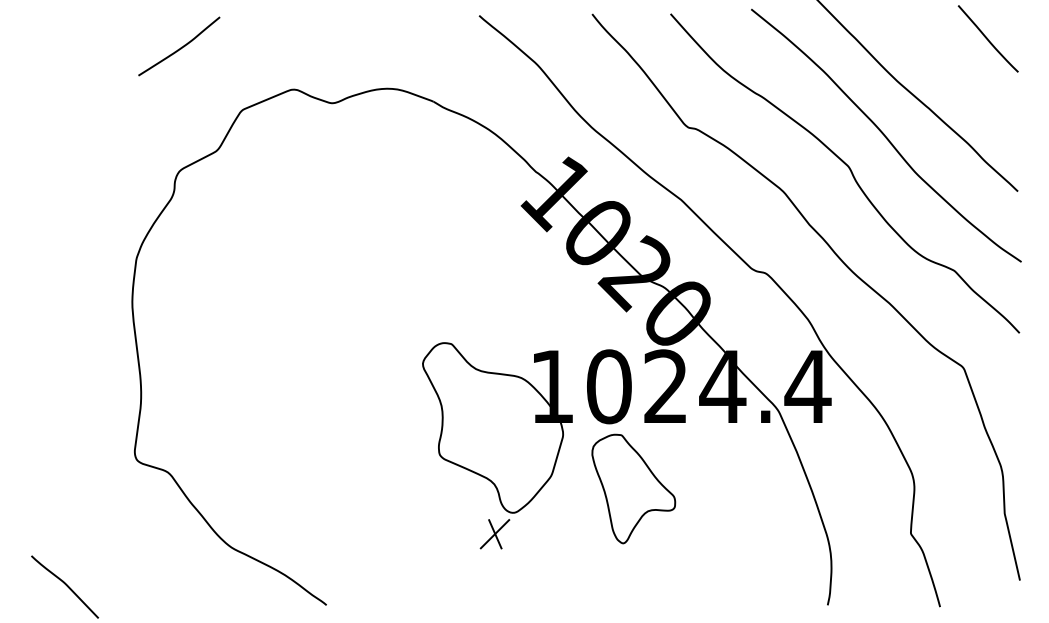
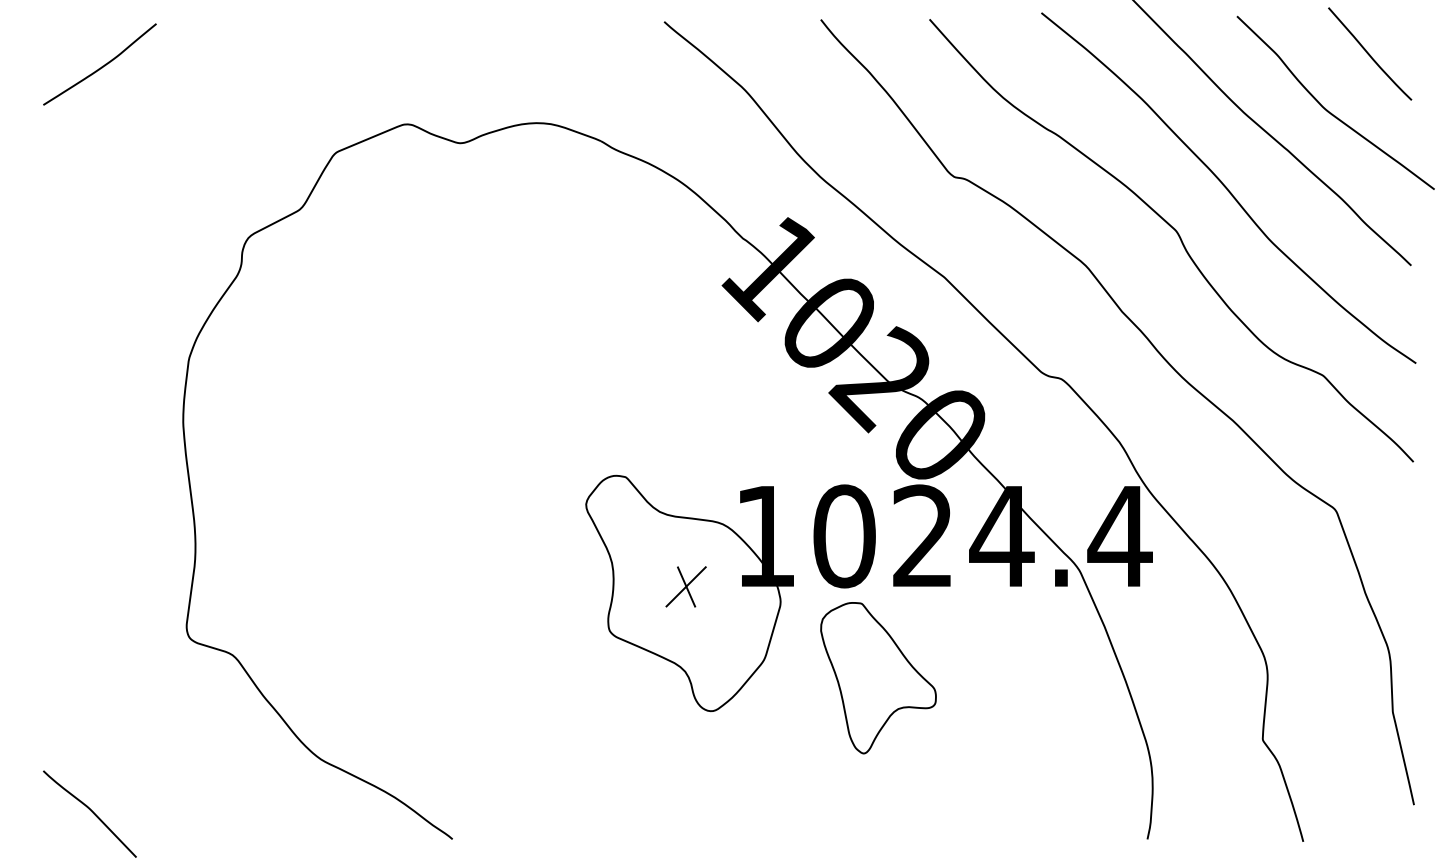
curve: (180, 47) -> (101, 65), moved
curve: (958, 79) -> (1328, 110), added
part: (494, 534) -> (685, 587), moved

